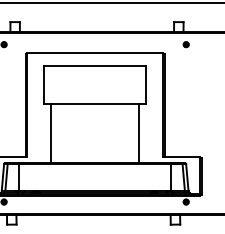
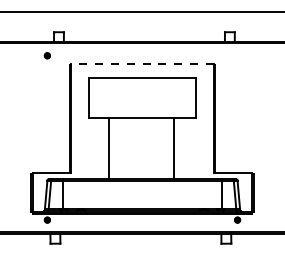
part: (186, 44) -> (237, 55), removed
line: (95, 53) -> (142, 64), solid -> dashed
line: (51, 133) -> (108, 148), moved
line: (139, 133) -> (174, 148), moved

